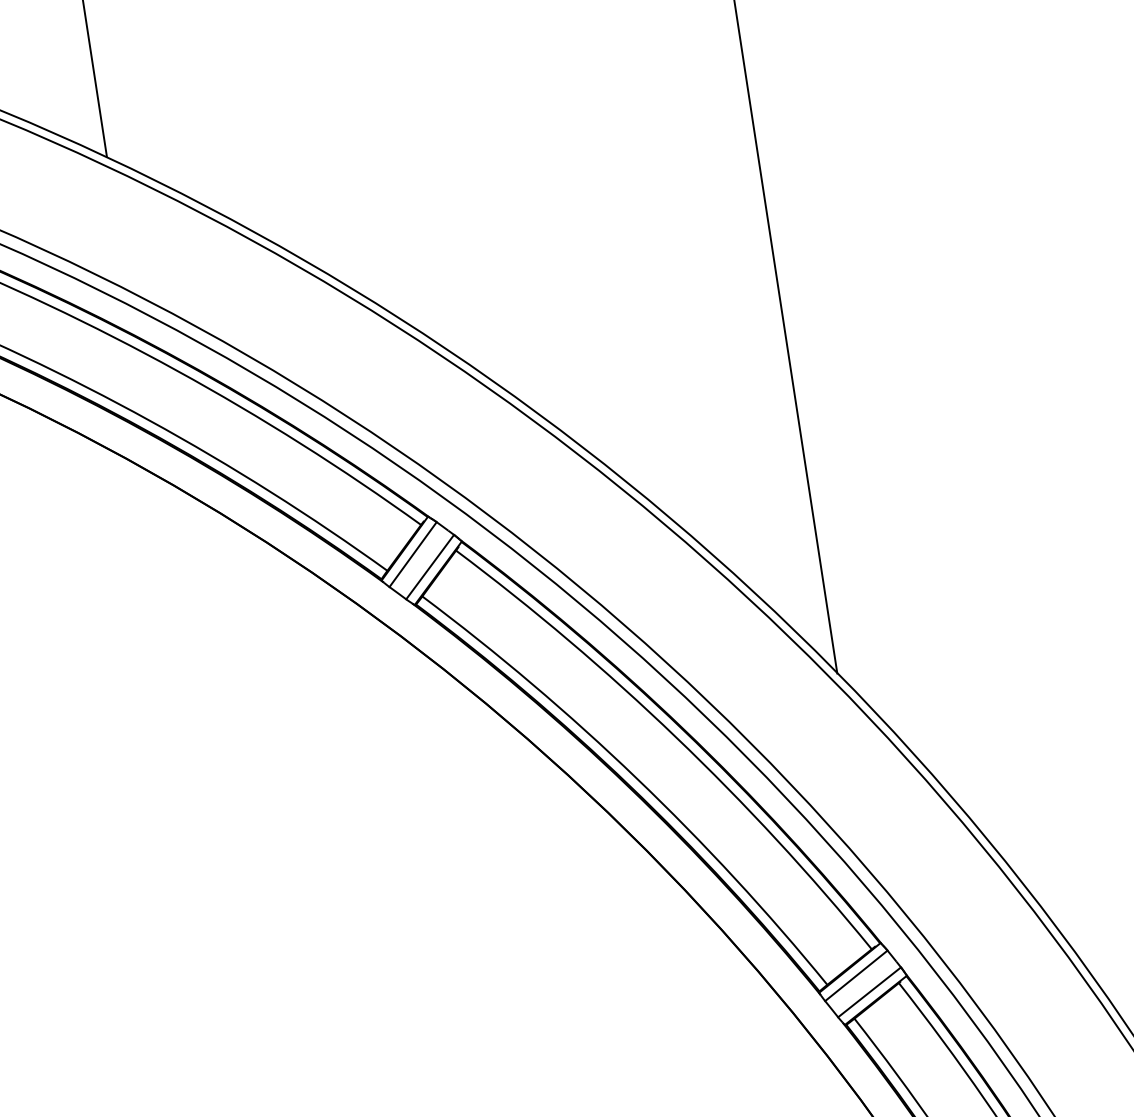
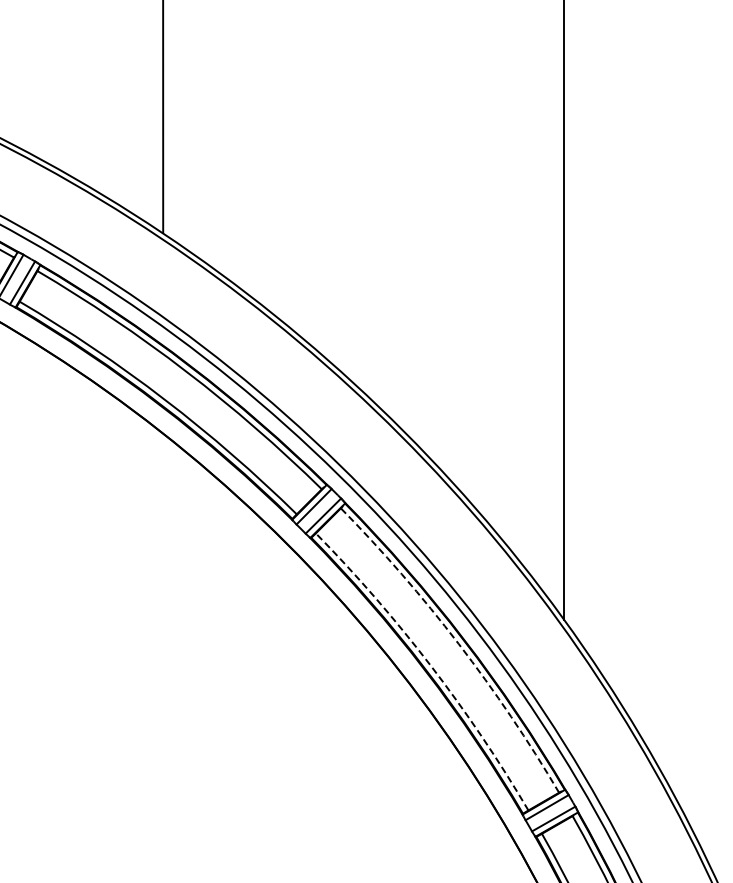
arc: (675, 736) -> (458, 643), solid -> dashed
arc: (636, 778) -> (430, 665), solid -> dashed

